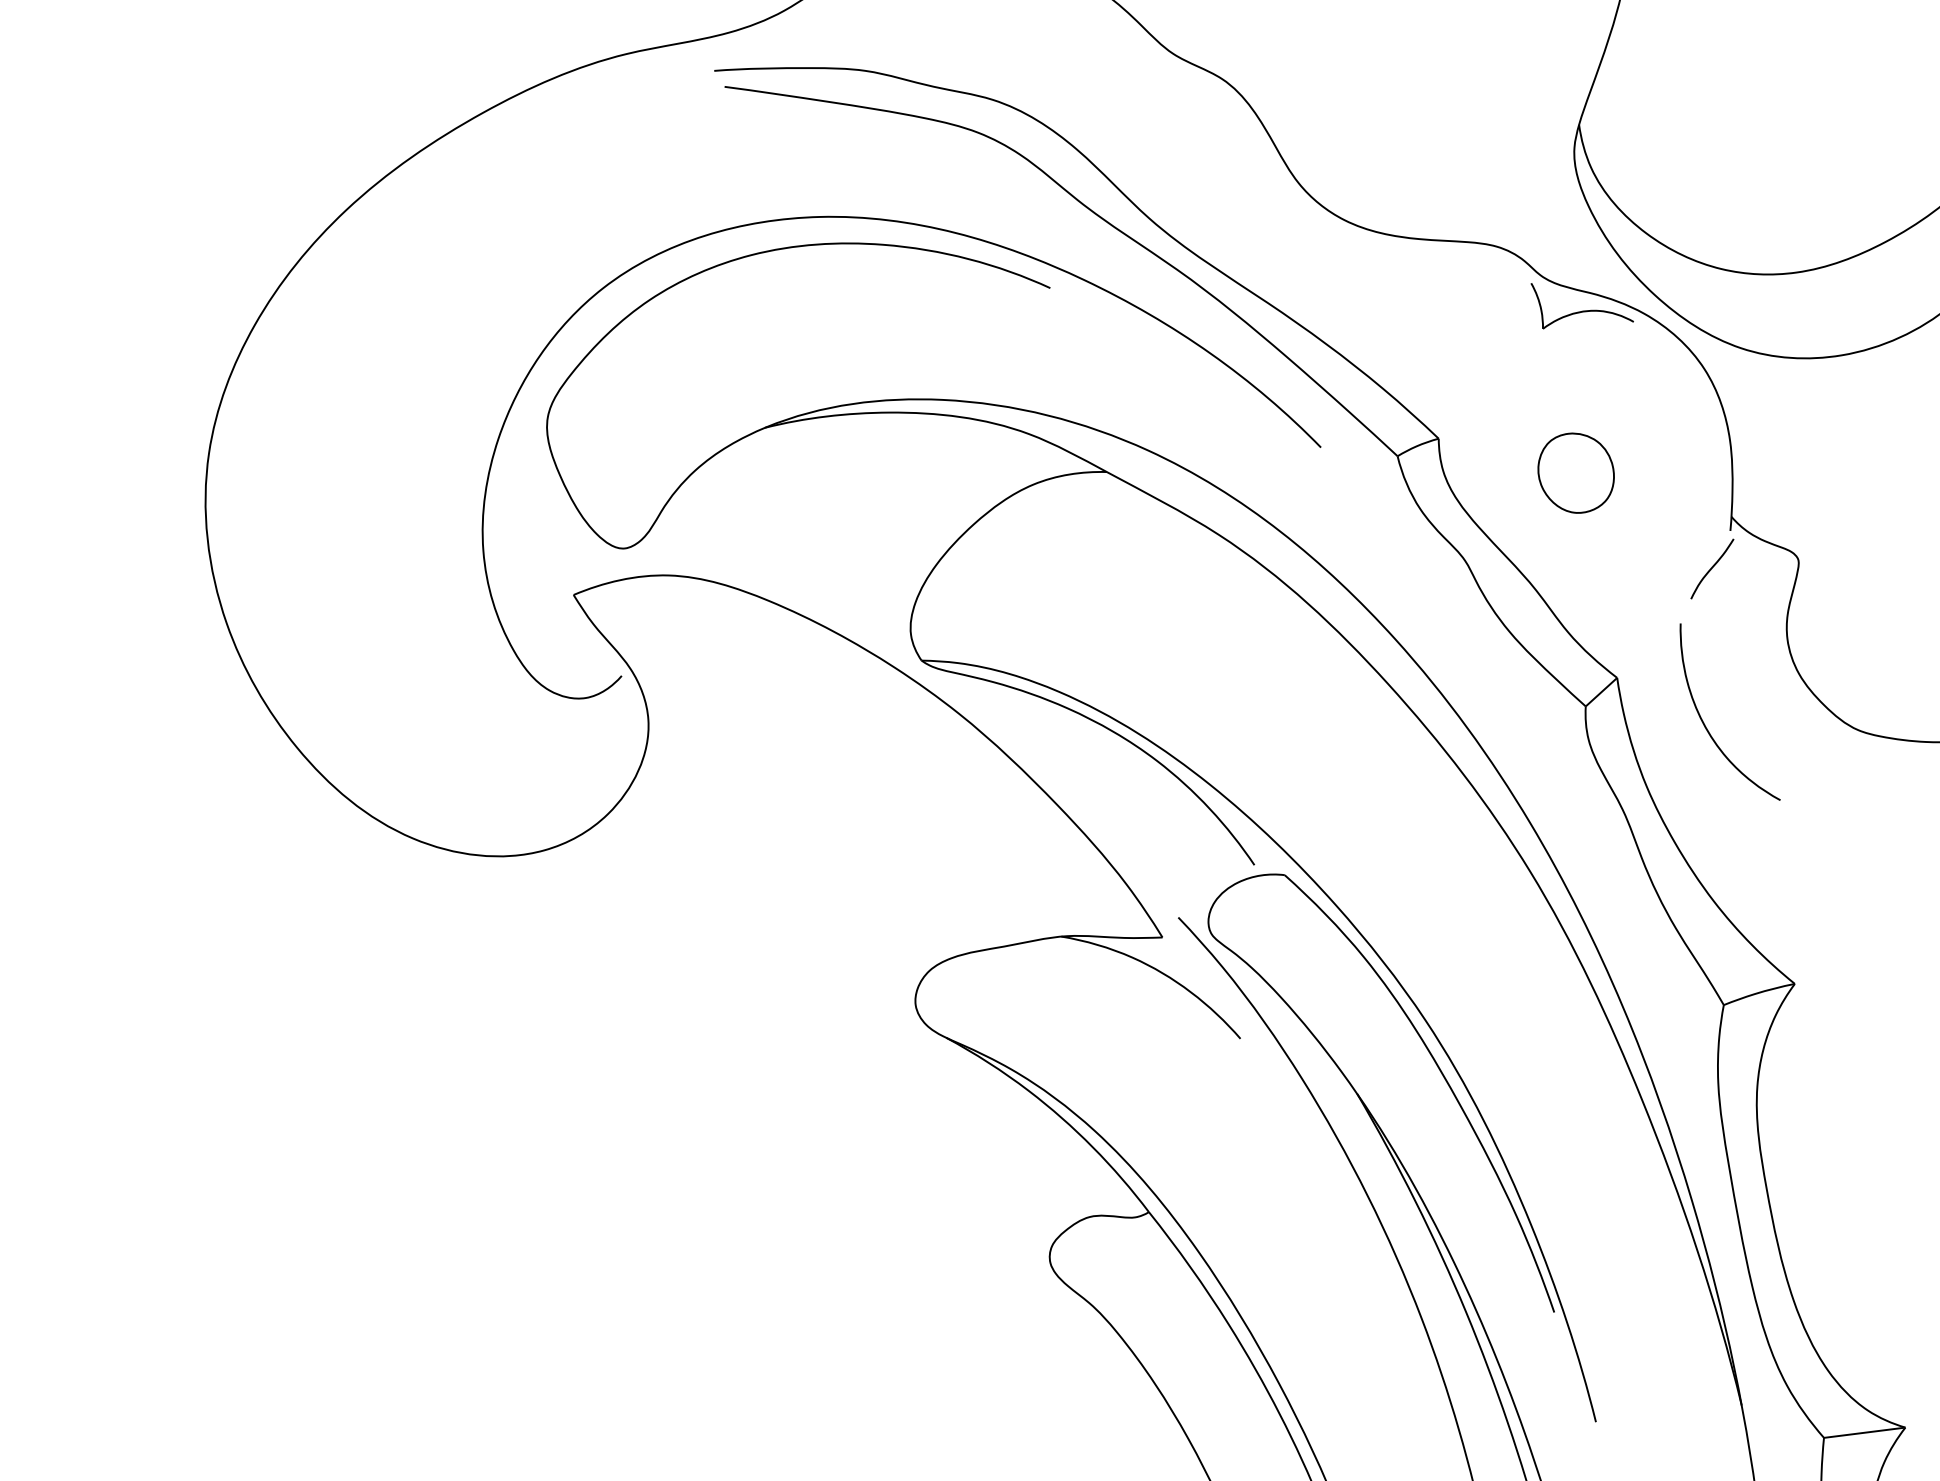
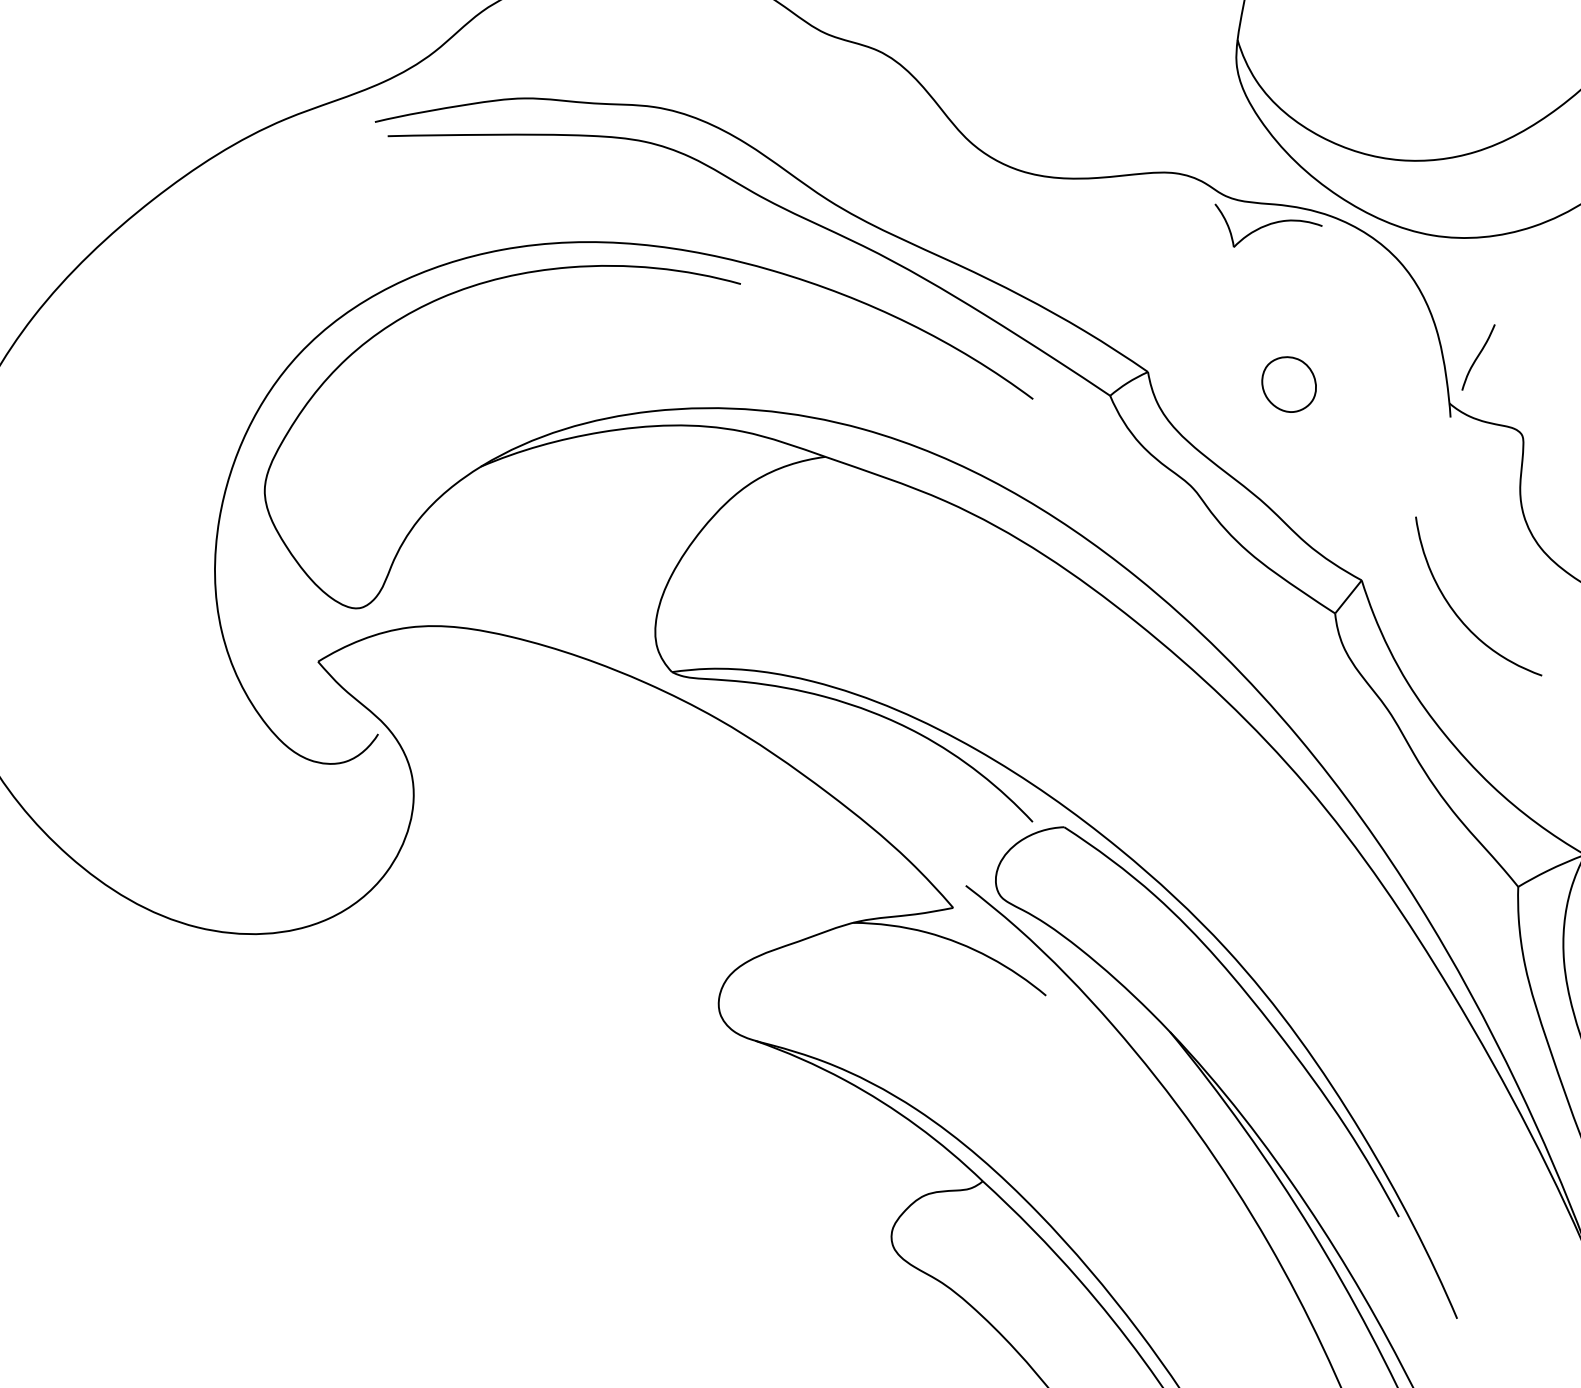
part: (1575, 472) -> (1288, 384), size x0.7
curve: (1712, 568) -> (1478, 356), moved

